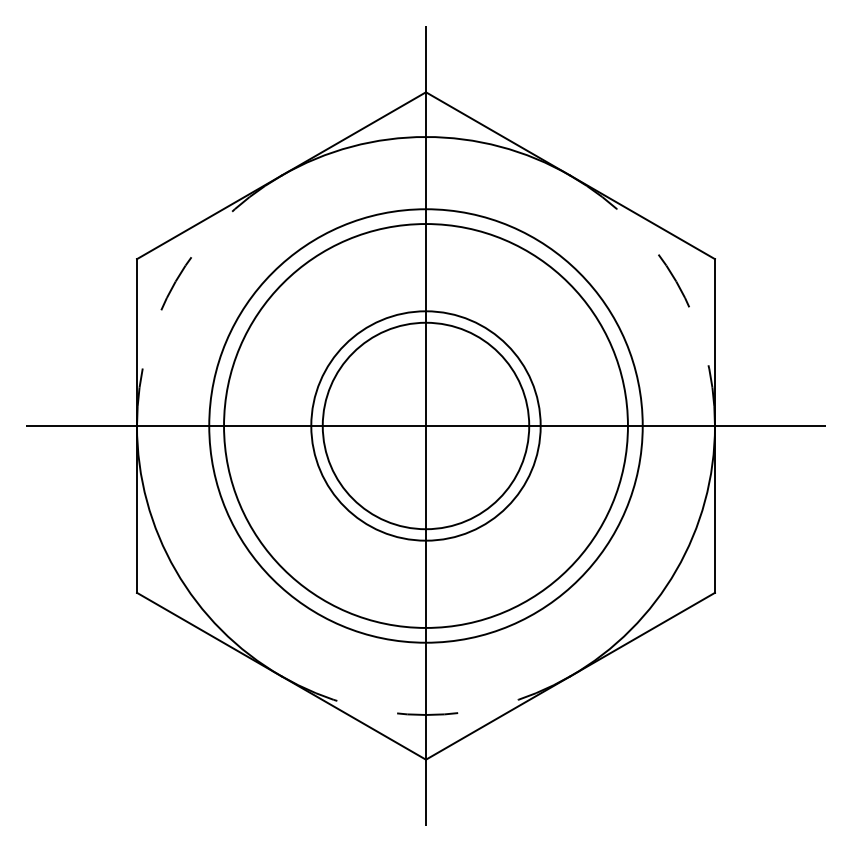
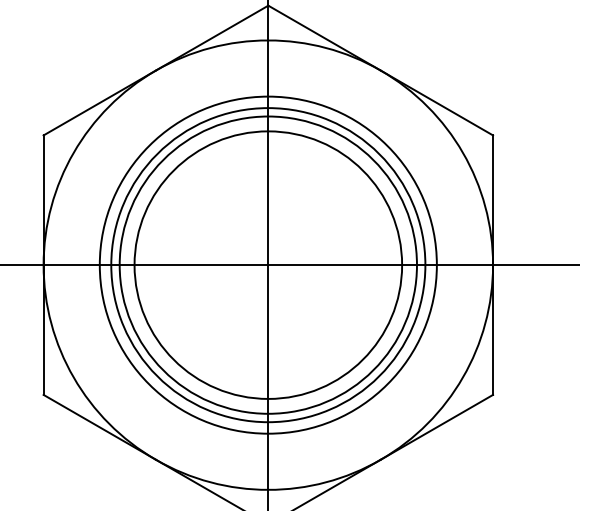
arc: (175, 281) -> (73, 152), dashed -> solid
arc: (676, 281) -> (463, 152), dashed -> solid
circle: (425, 425) -> (267, 264), size x1.67
circle: (425, 425) -> (267, 264), size x1.67
arc: (425, 714) -> (267, 489), dashed -> solid

